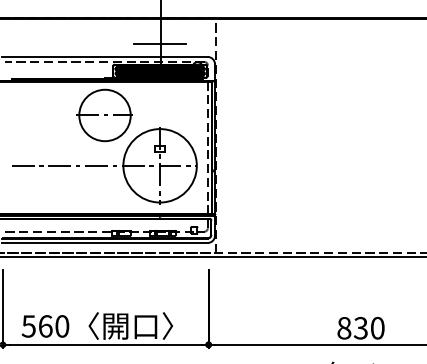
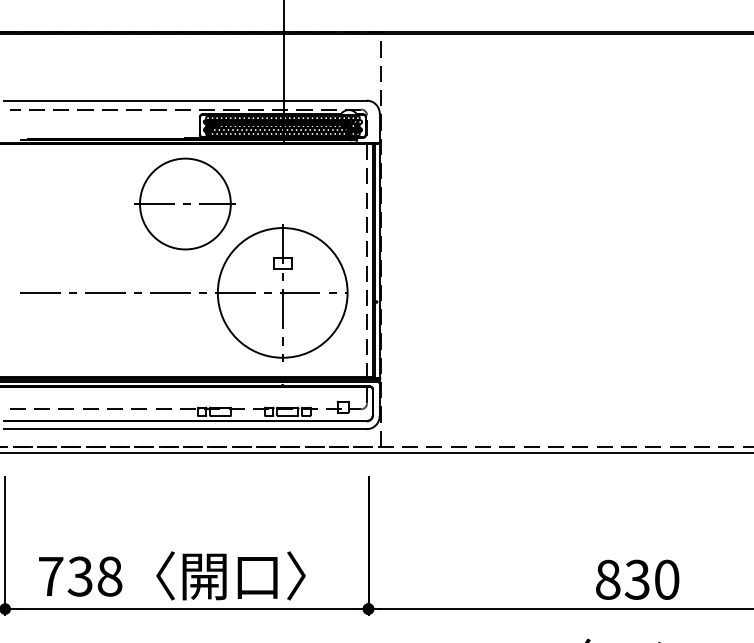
line: (160, 43) -> (283, 76), removed
text: (45, 326) -> (80, 576), 560 -> 738

